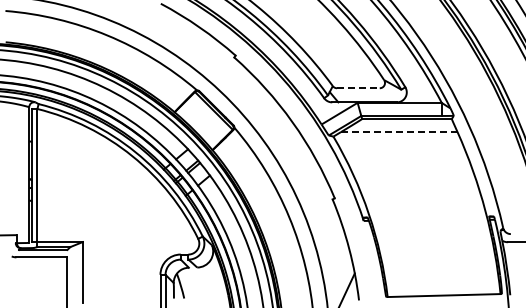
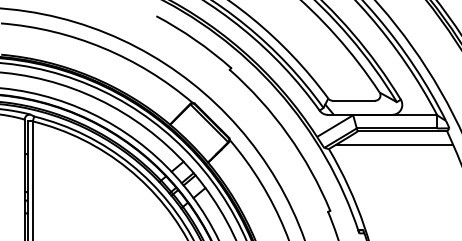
line: (358, 88) -> (354, 100), dashed -> solid
line: (398, 132) -> (394, 144), dashed -> solid

